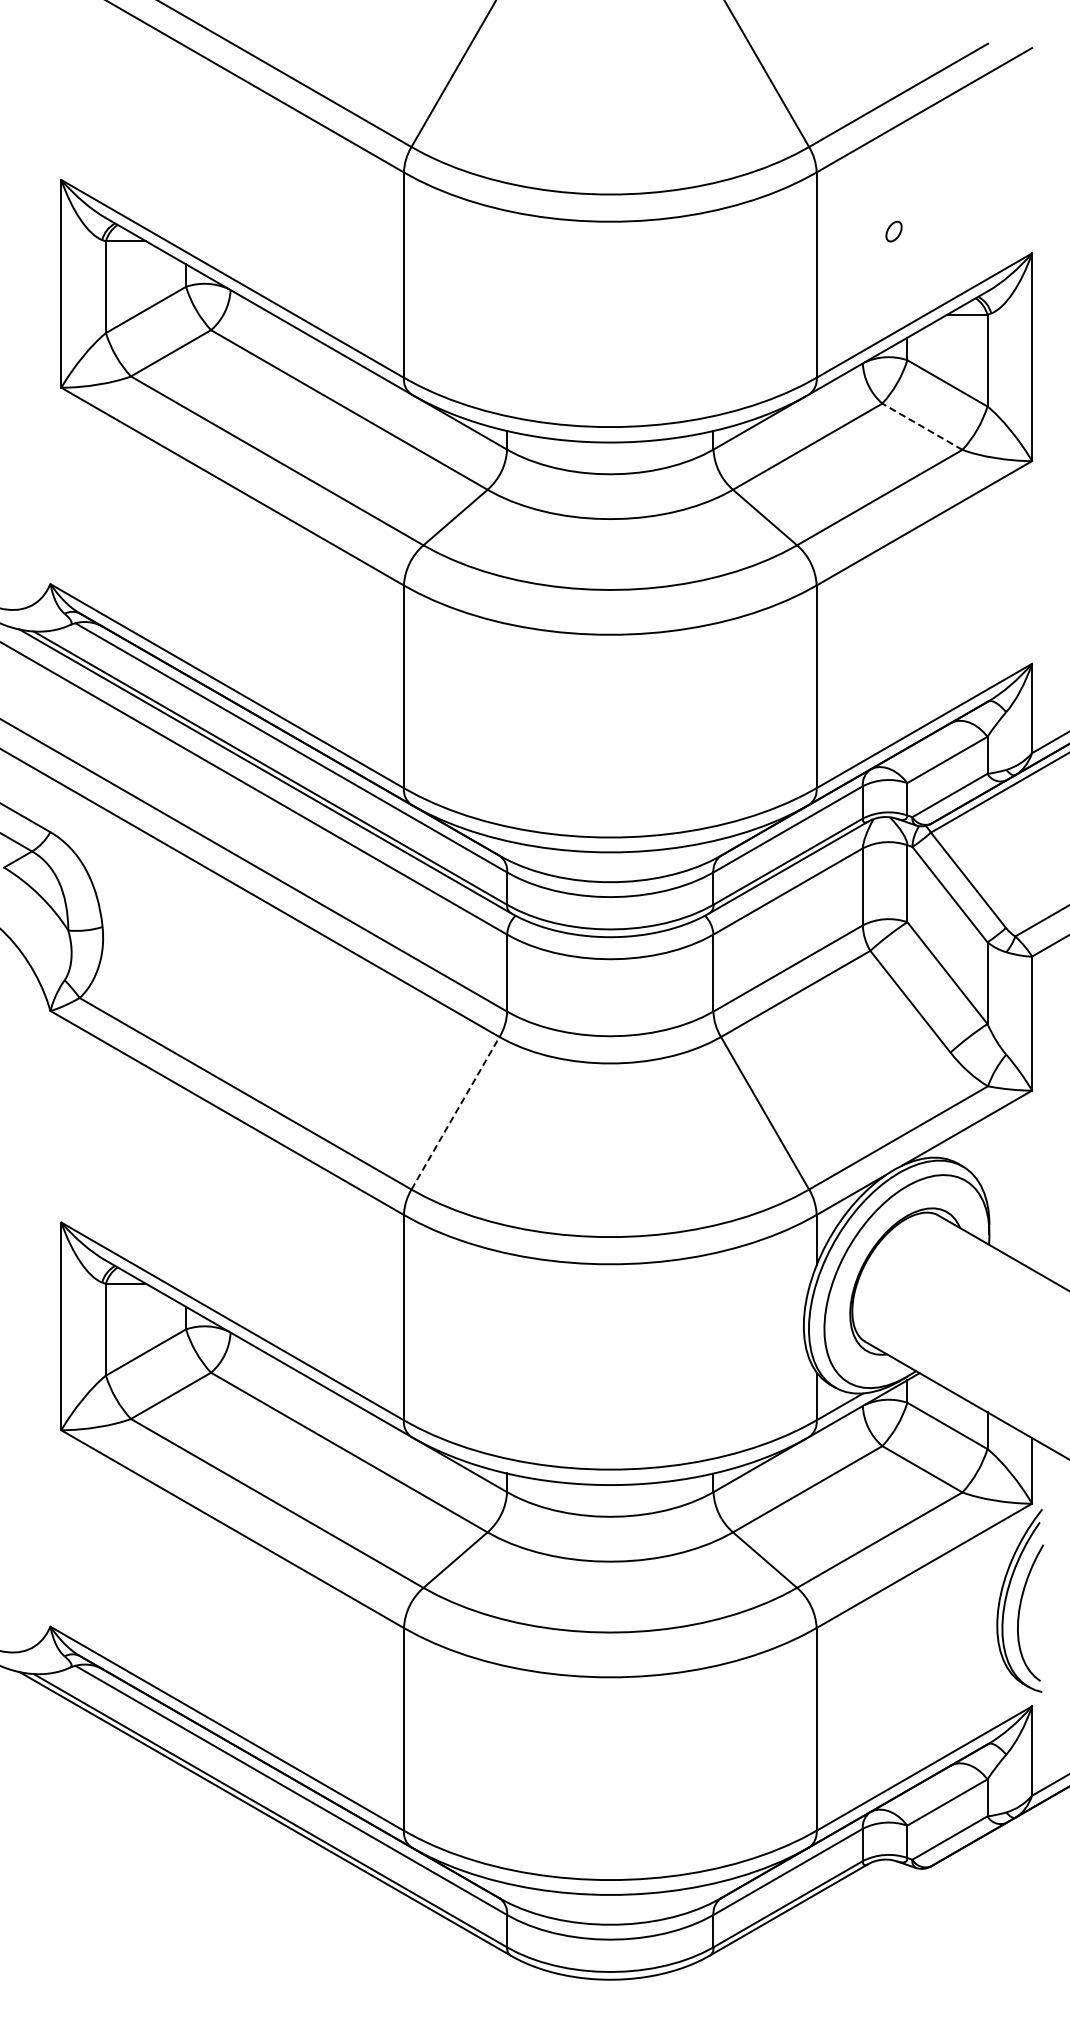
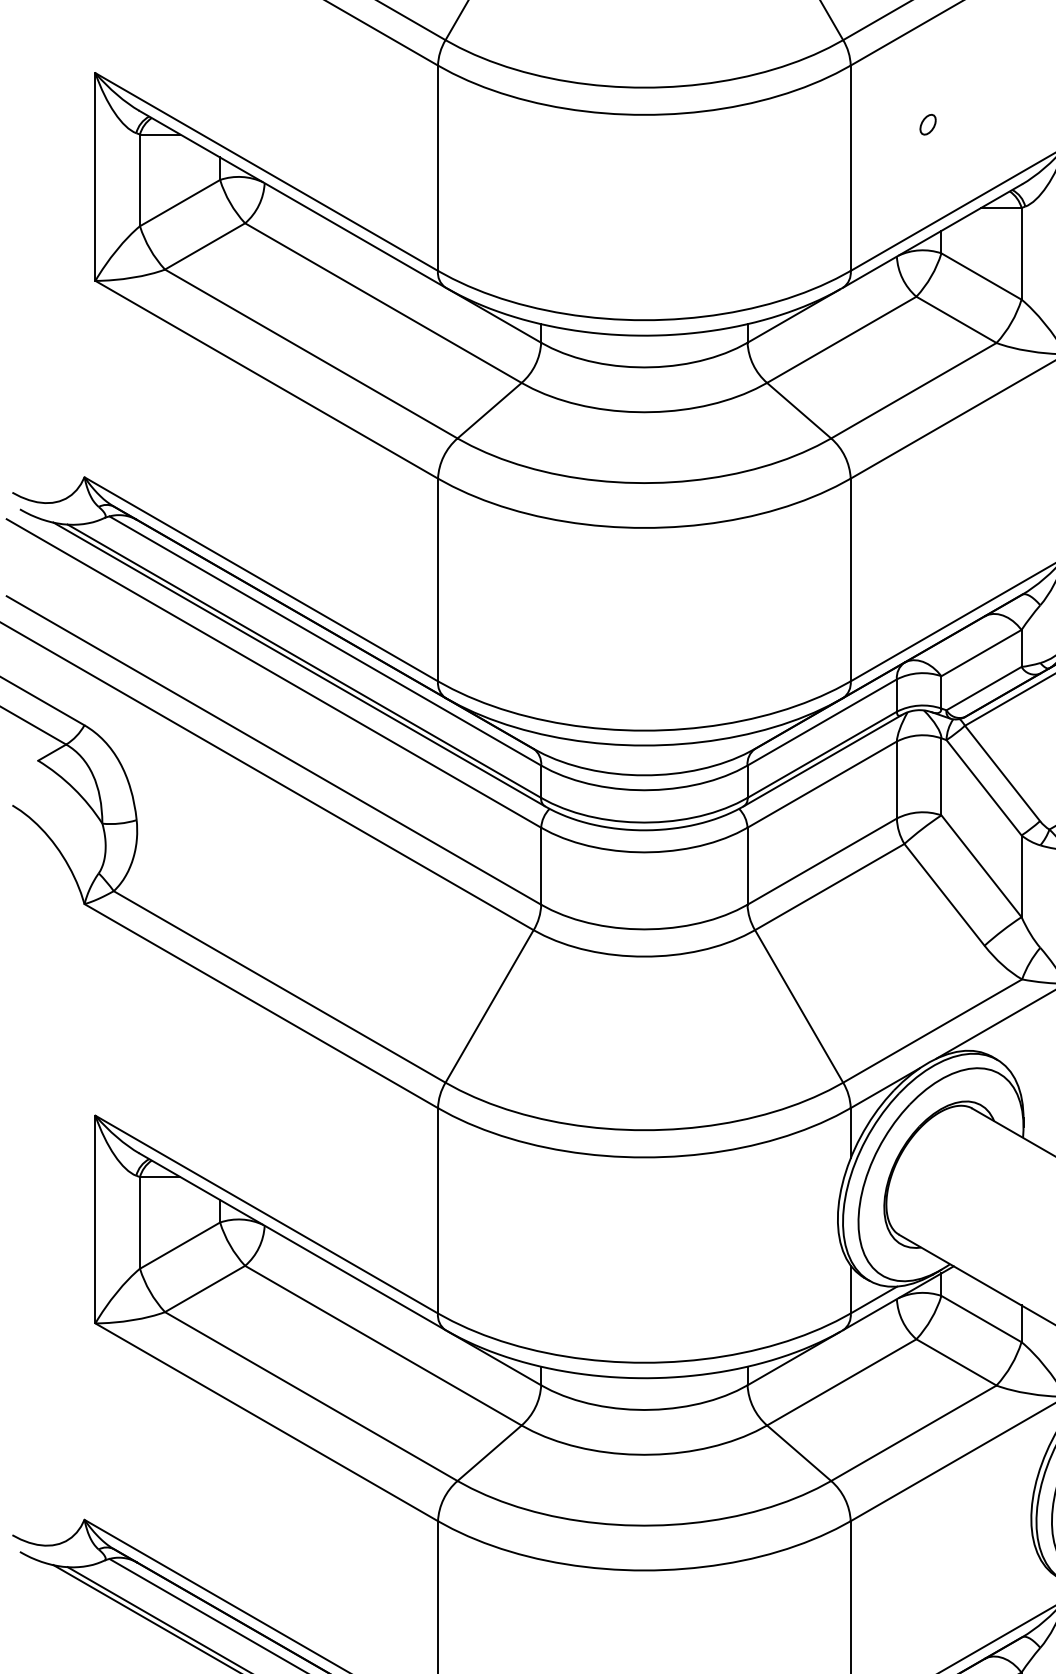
line: (921, 426) -> (955, 319), dashed -> solid
line: (455, 1112) -> (489, 1005), dashed -> solid

